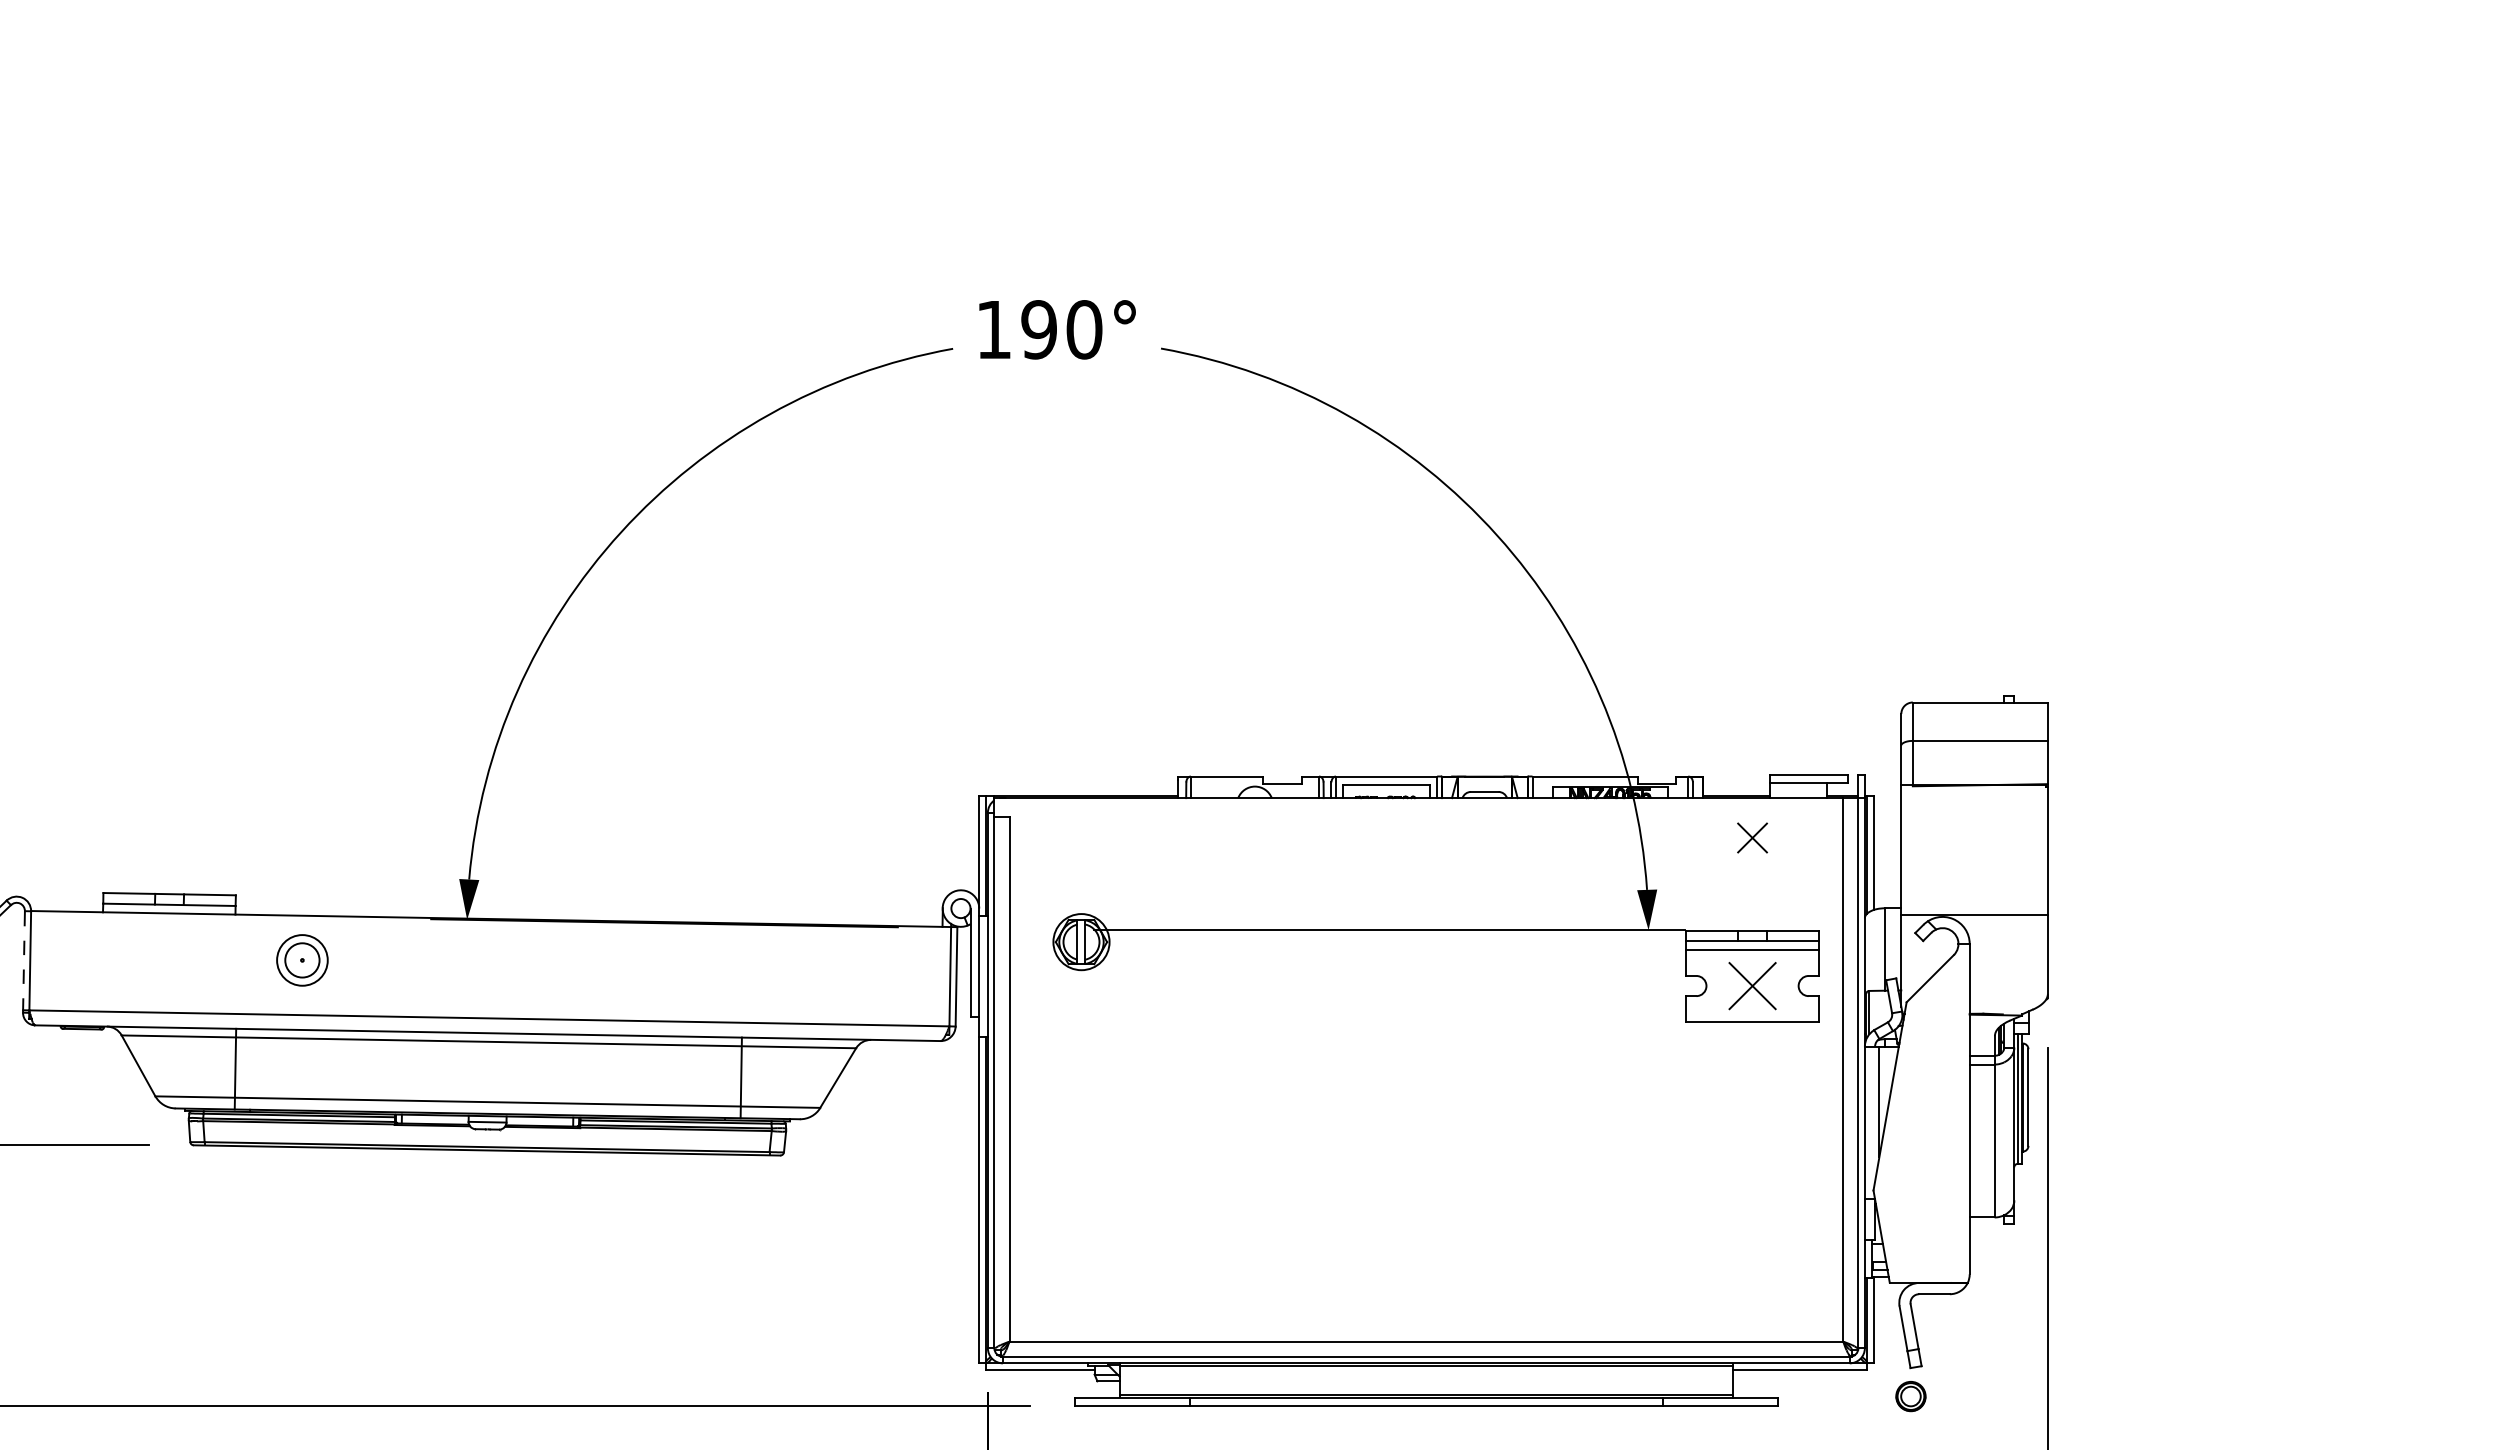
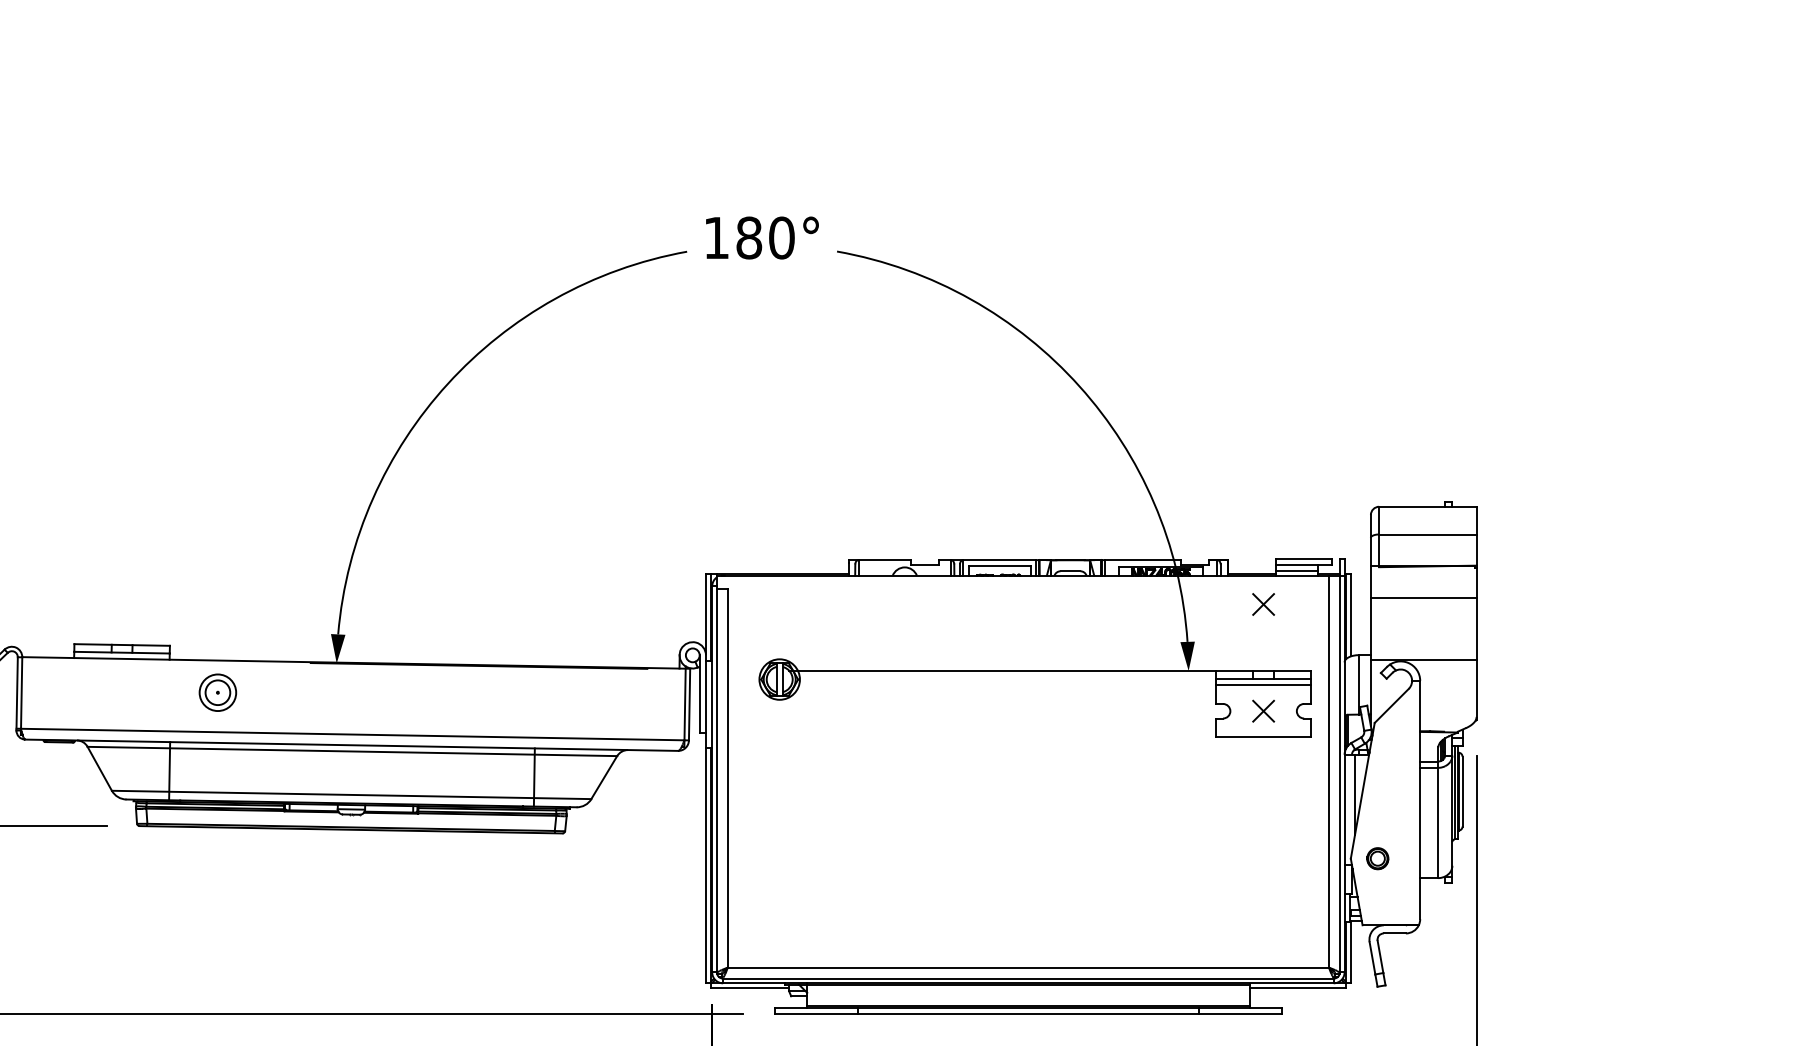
text: (1039, 329) -> (749, 237), 190° -> 180°
line: (1798, 791) -> (1296, 570), added
line: (1974, 829) -> (1423, 598), added
line: (24, 961) -> (17, 693), dashed -> solid
part: (1752, 985) -> (1263, 710), size x0.62
part: (1910, 1396) -> (1377, 858), moved

